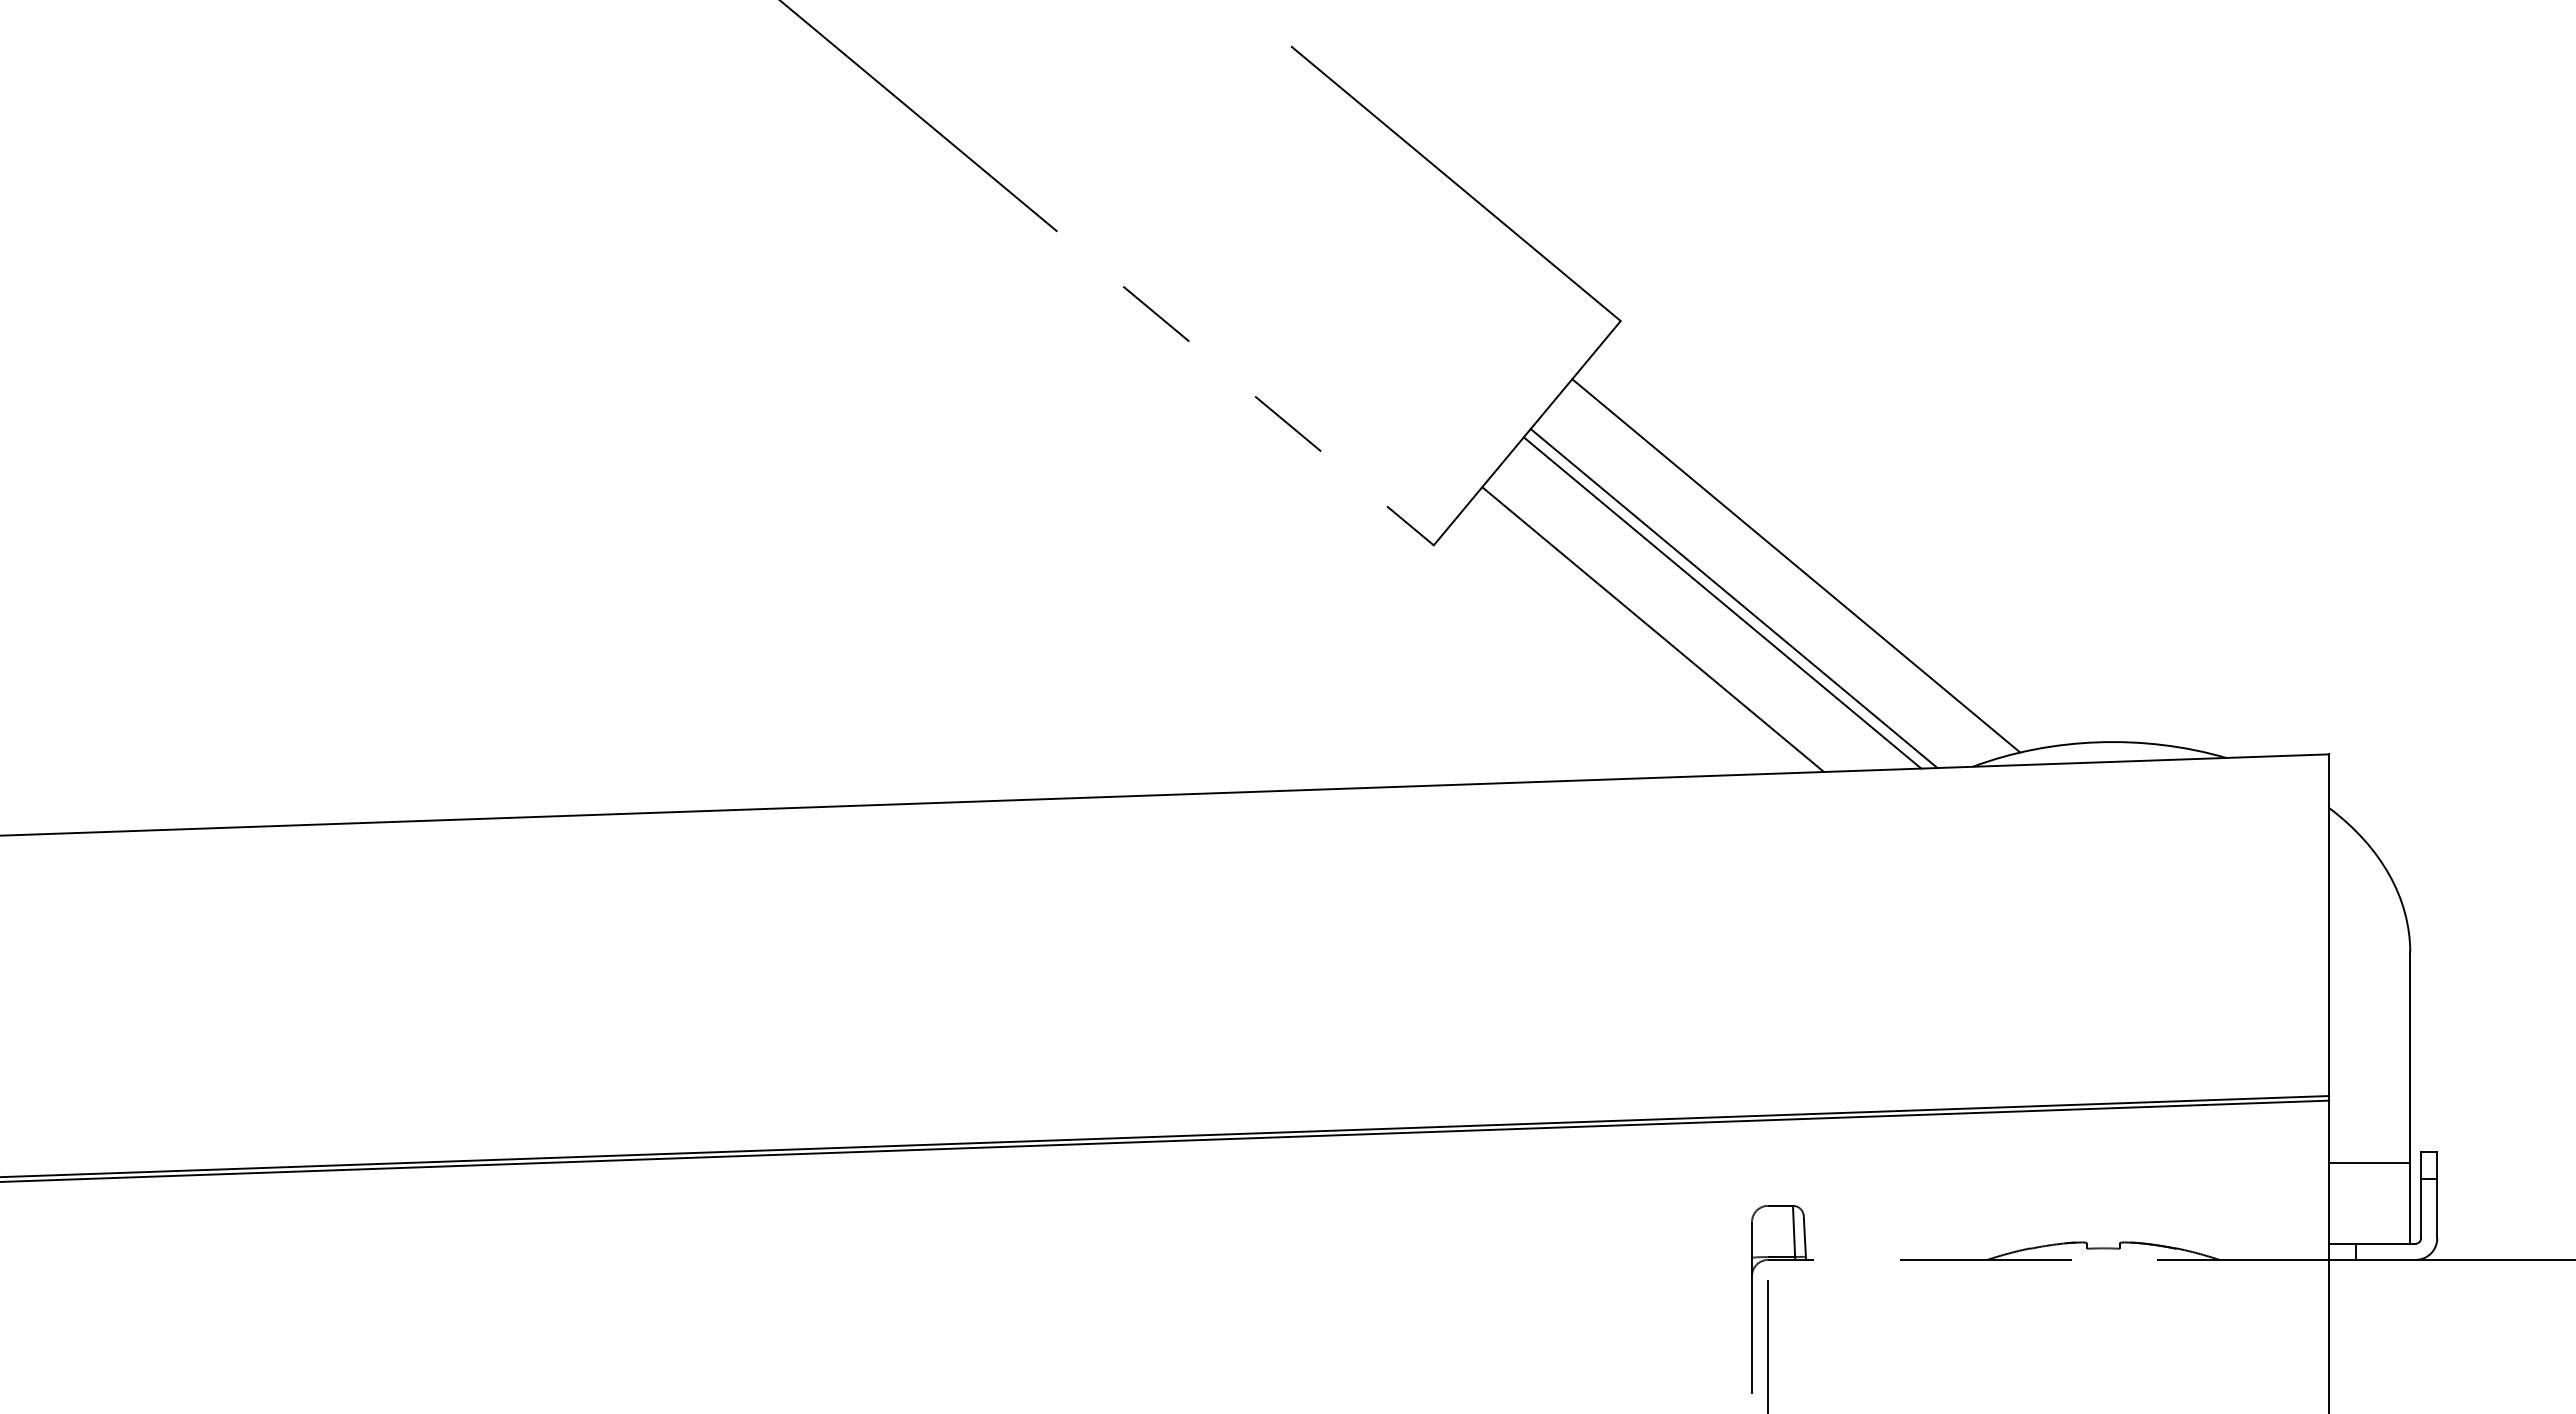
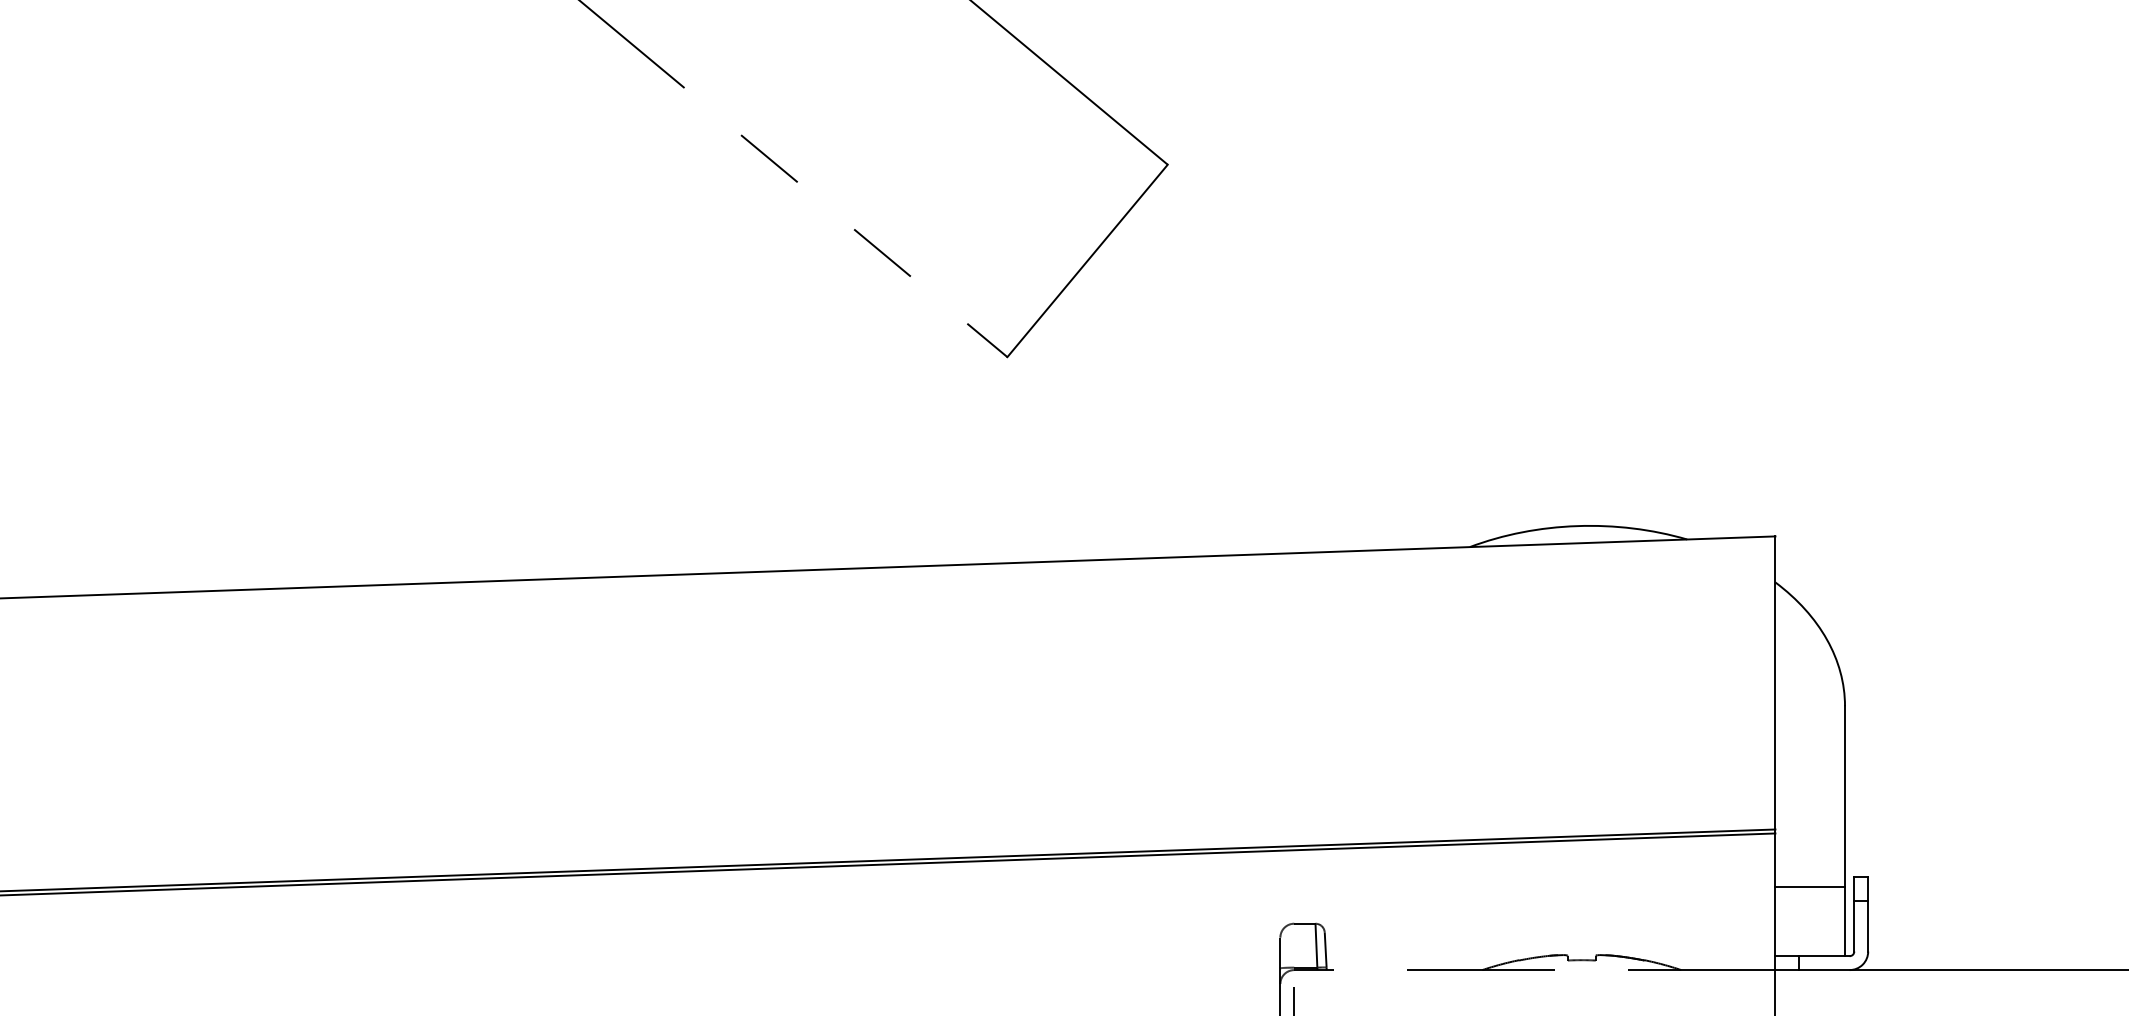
line: (1796, 565) -> (1318, 374), removed
line: (1733, 598) -> (1264, 402), removed
line: (1722, 602) -> (1255, 406), removed
line: (1652, 629) -> (1195, 429), removed

